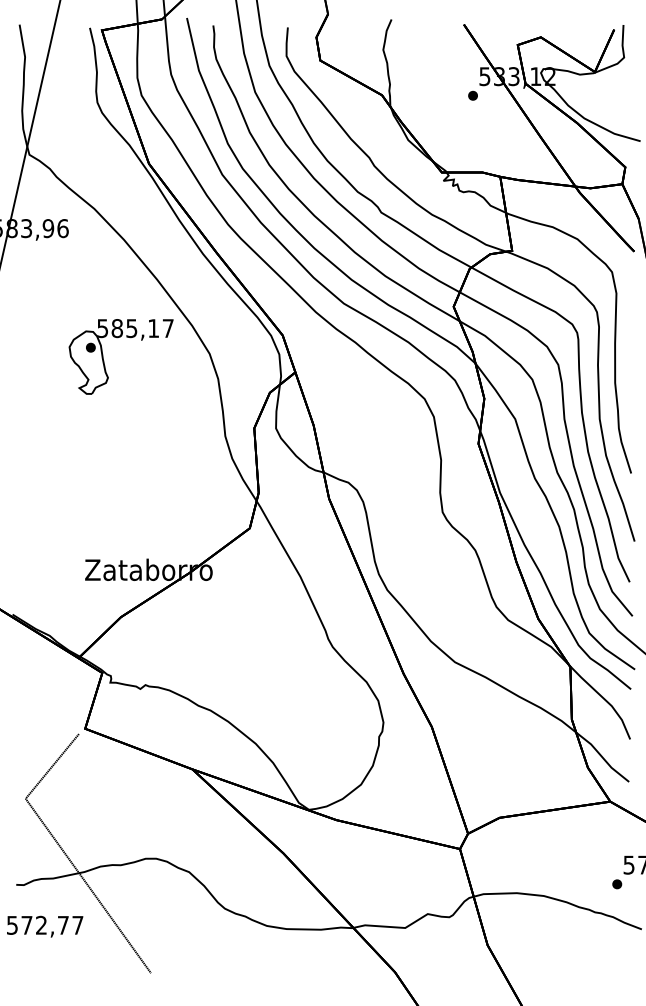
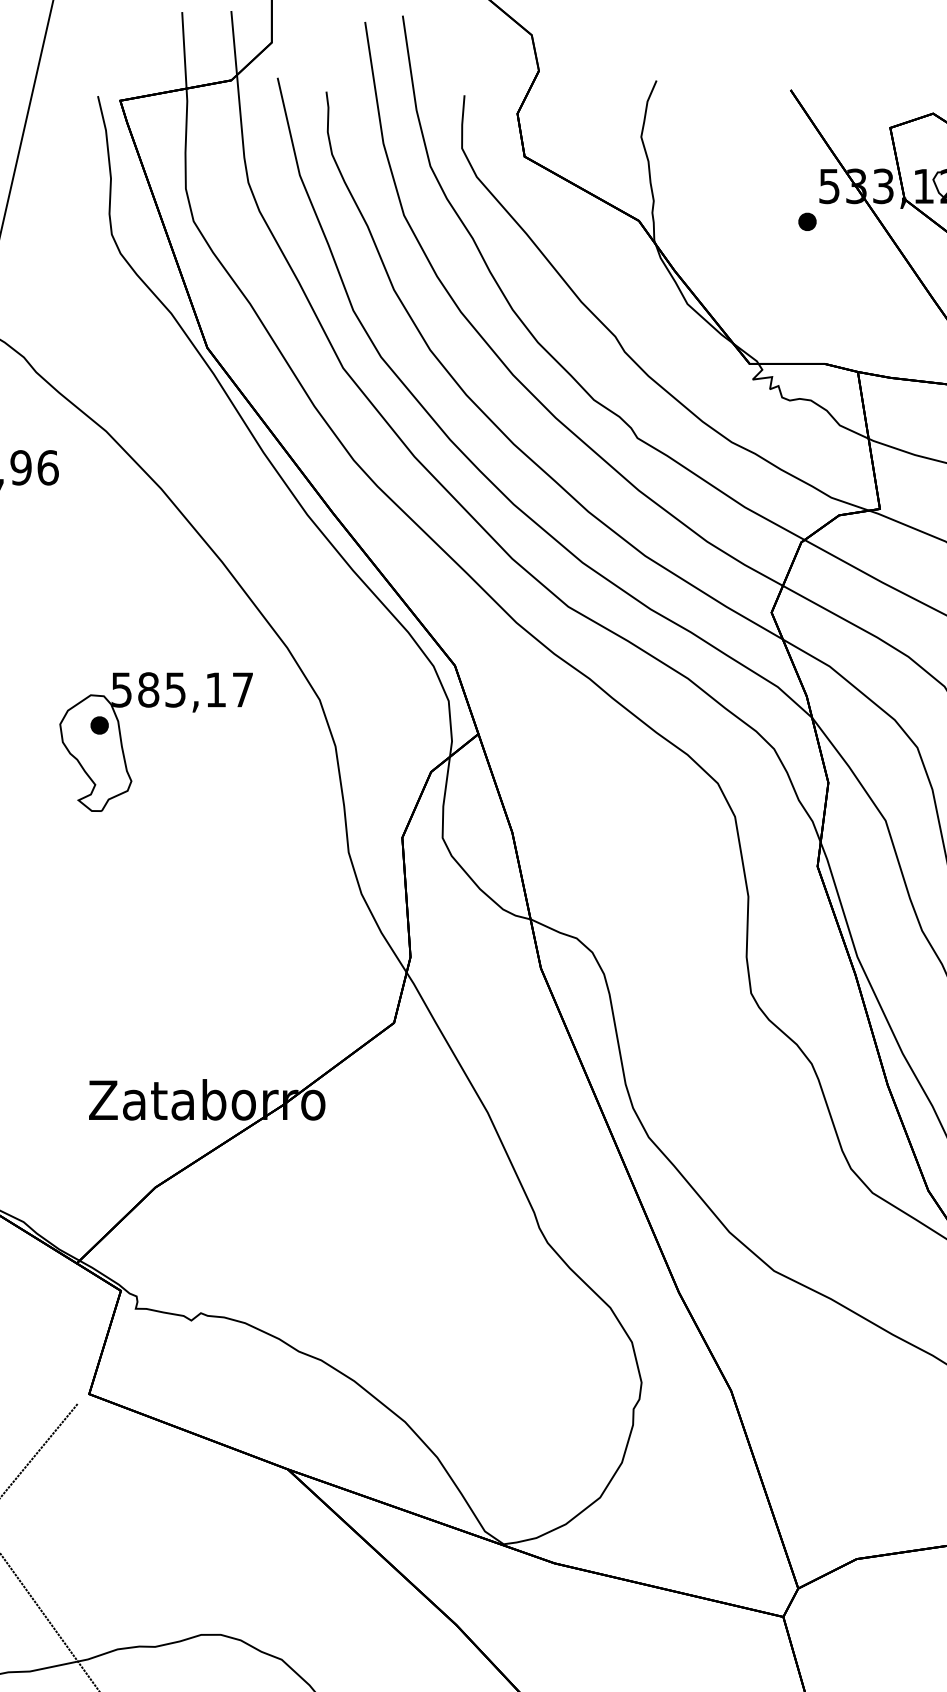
part: (104, 360) -> (124, 749), moved

